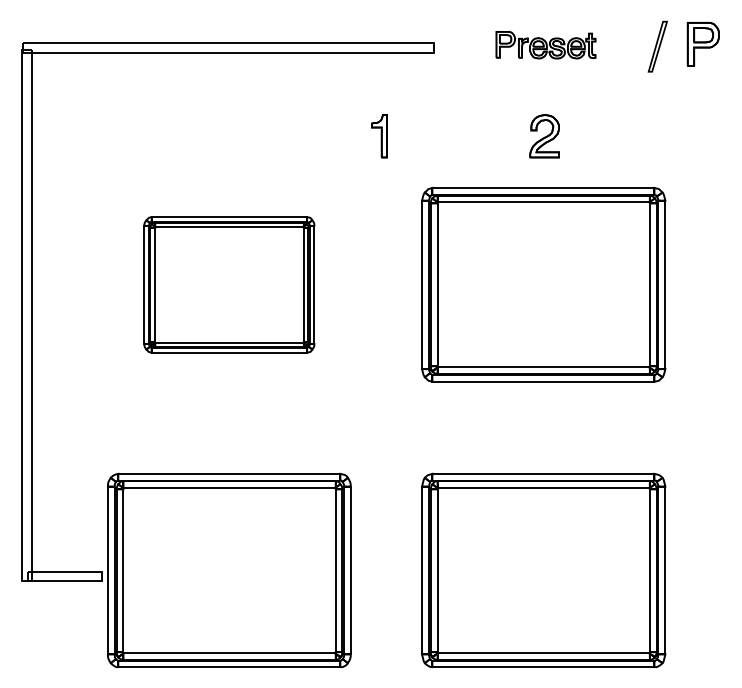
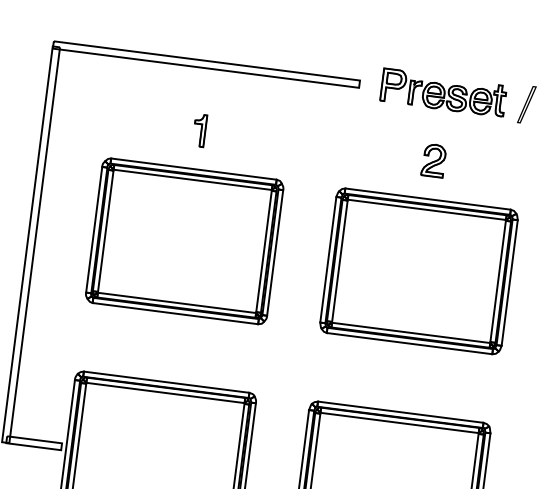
part: (545, 45) -> (443, 93), size x1.67
part: (379, 136) -> (199, 130), moved
part: (229, 284) -> (184, 241), size x1.43

